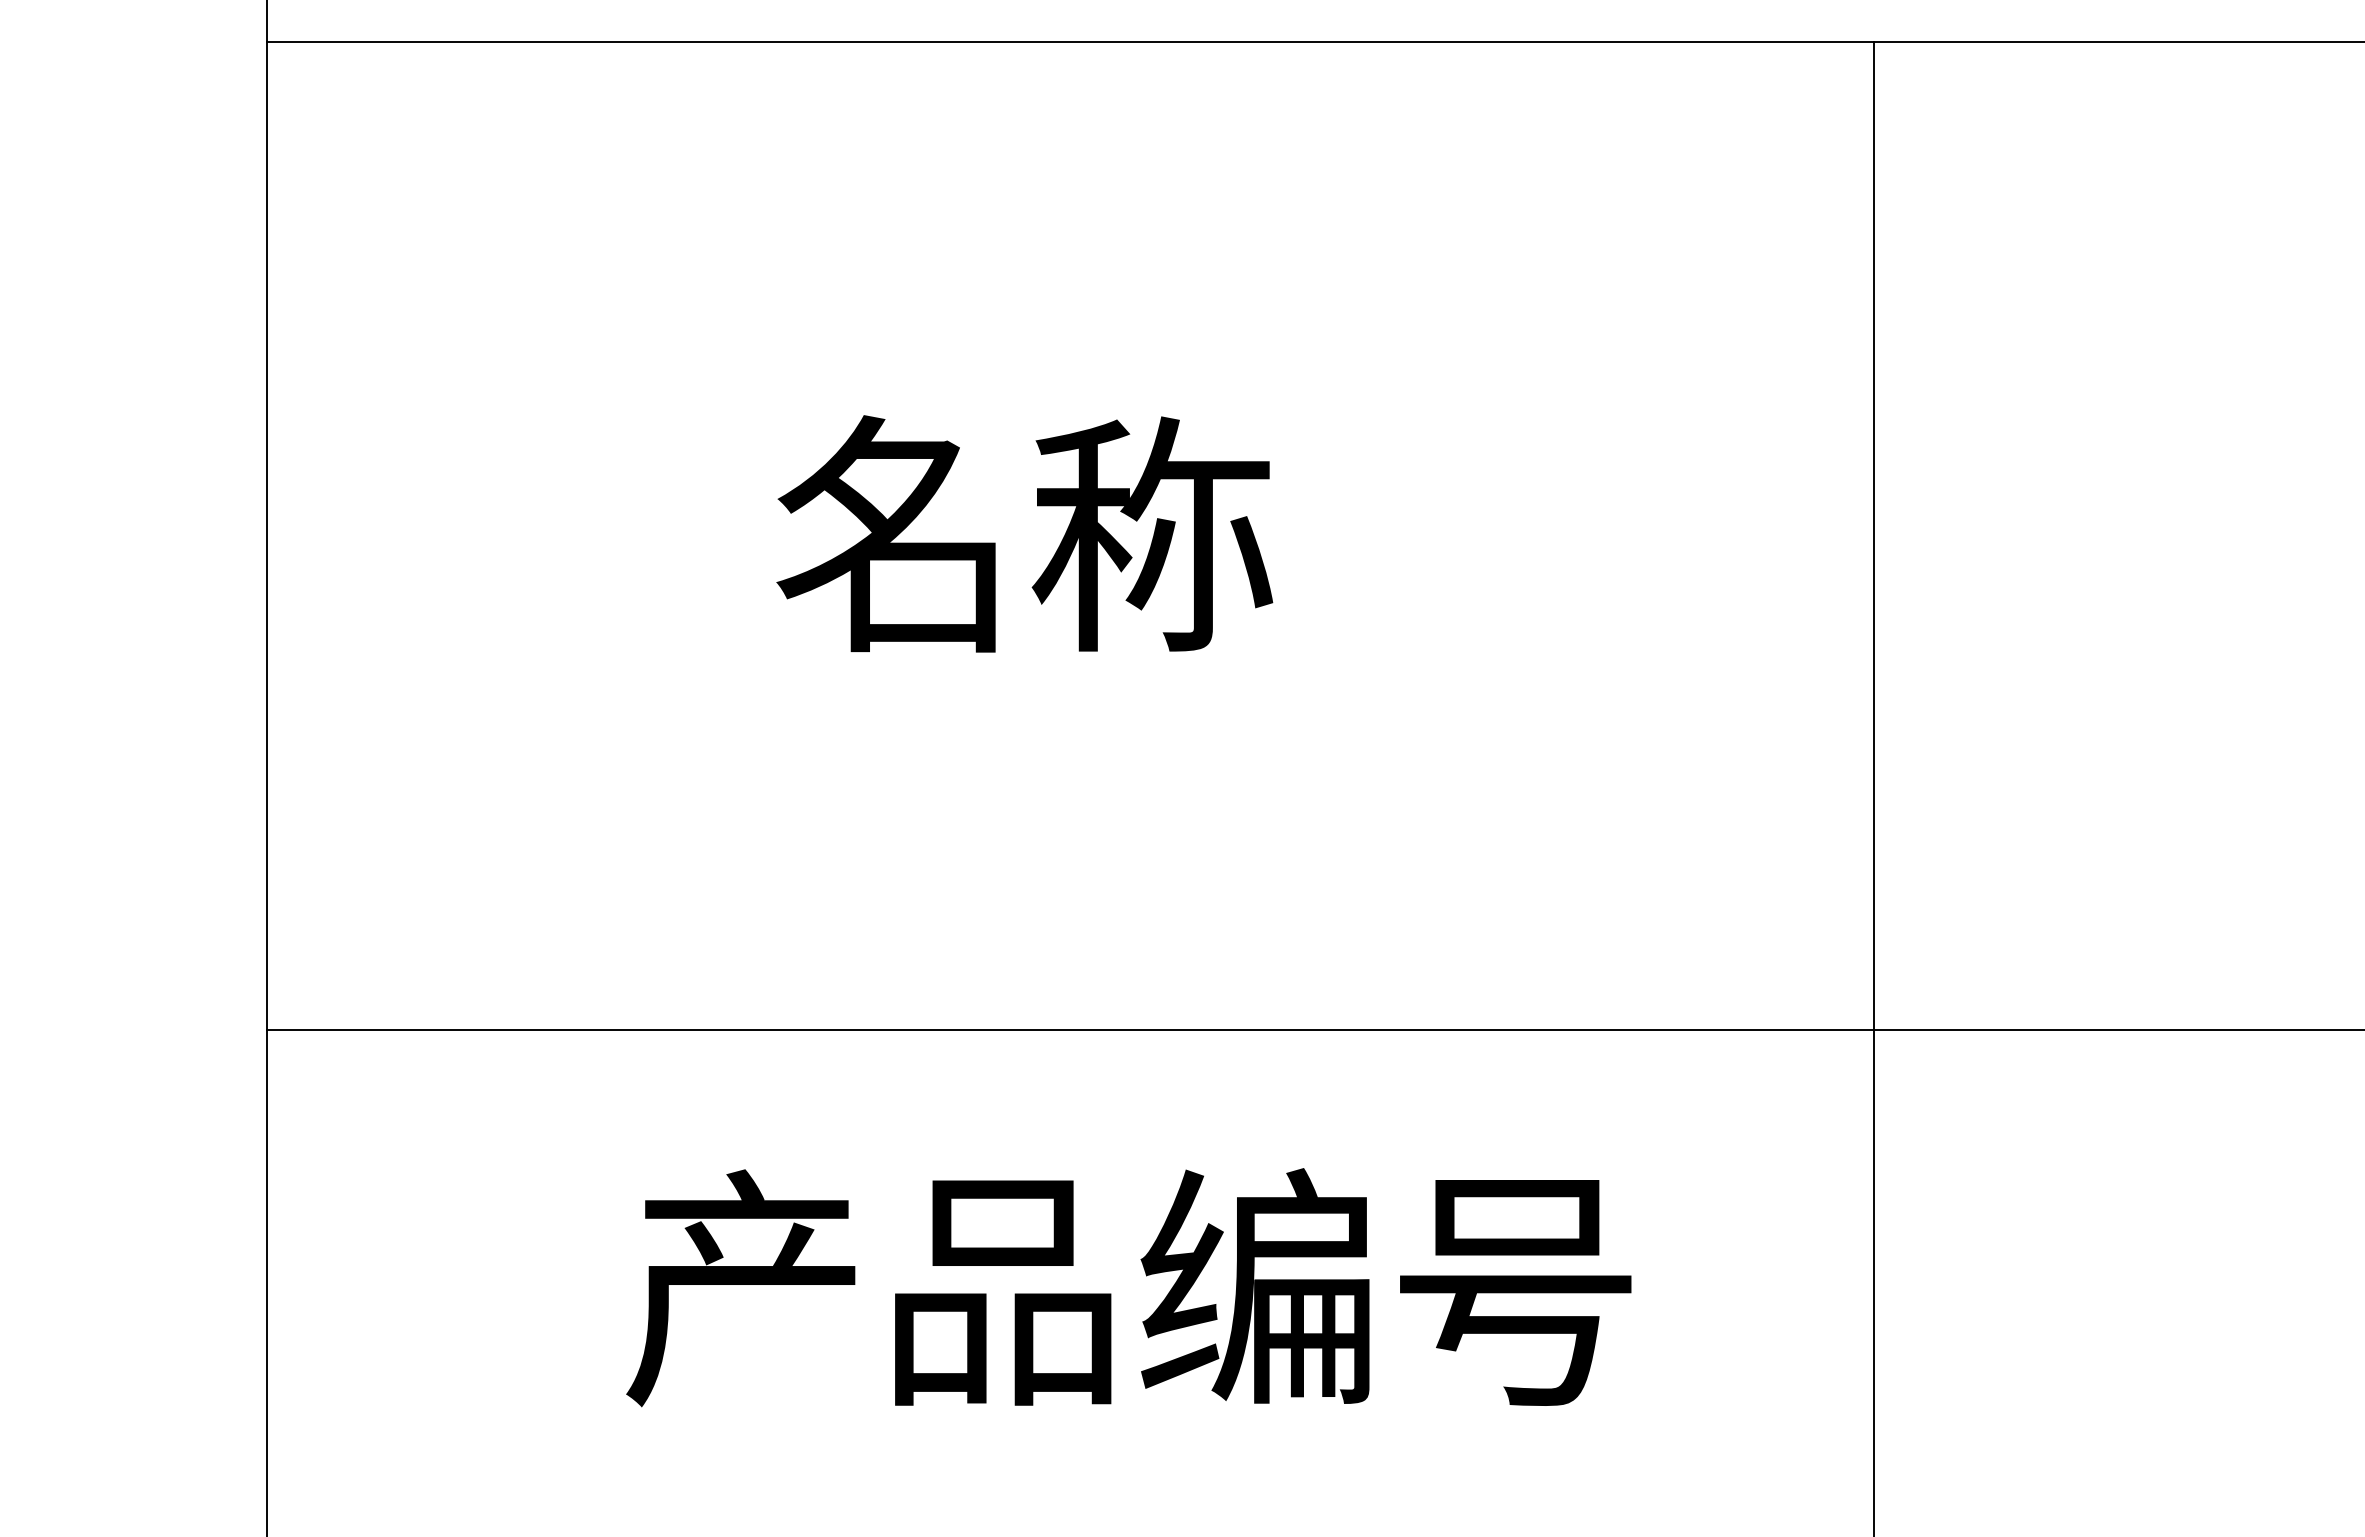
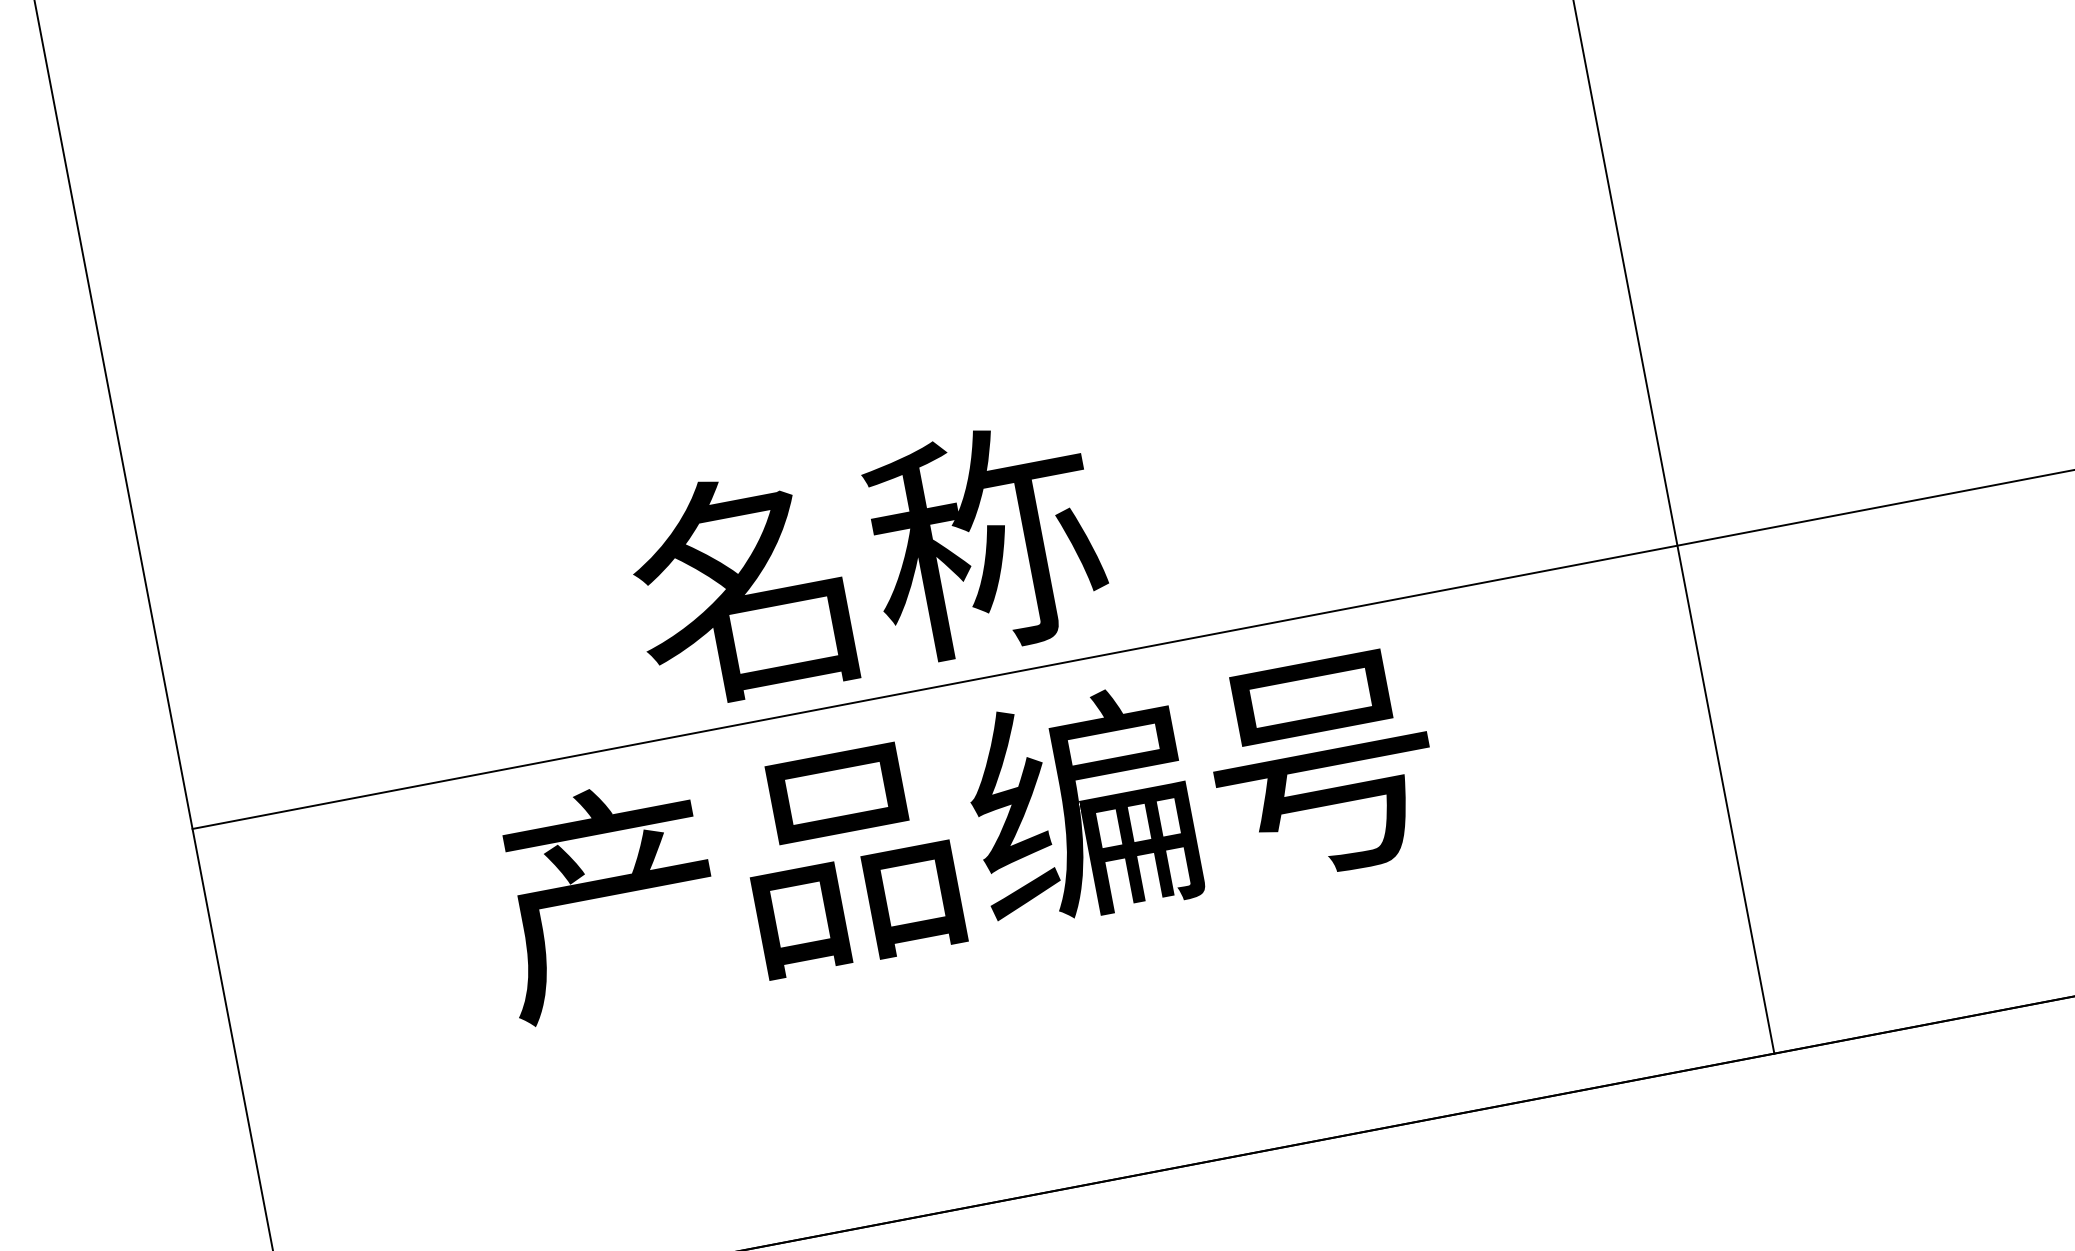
text: (1024, 533) -> (867, 562), moved
text: (1128, 1287) -> (964, 830), moved

